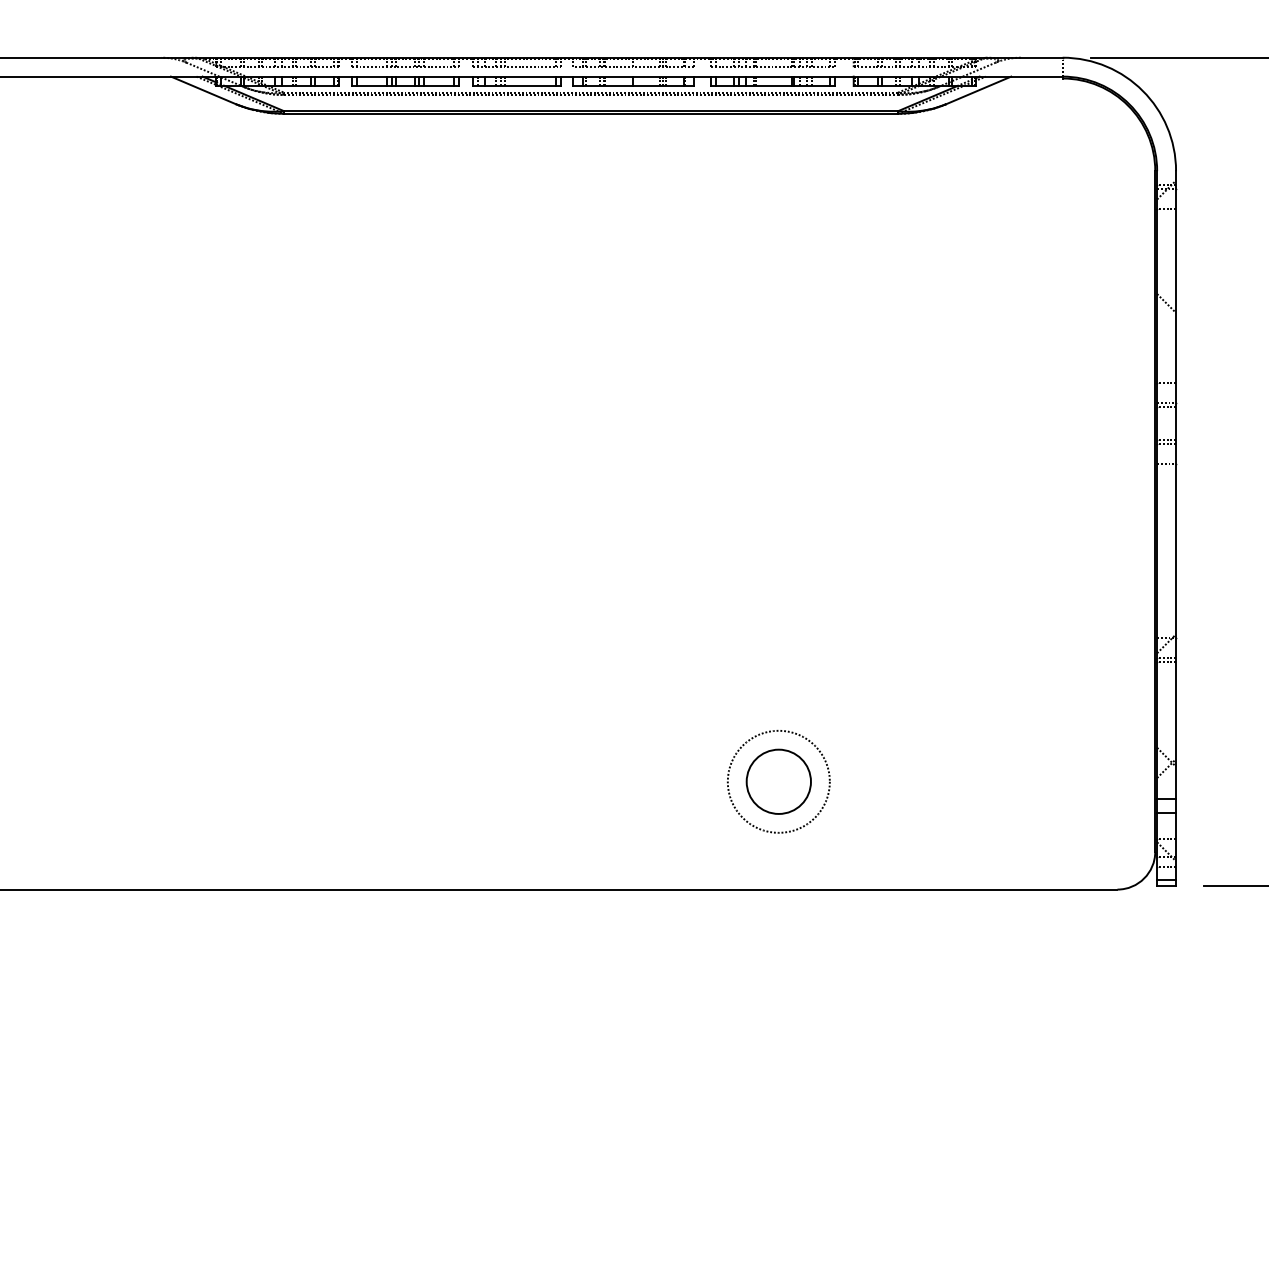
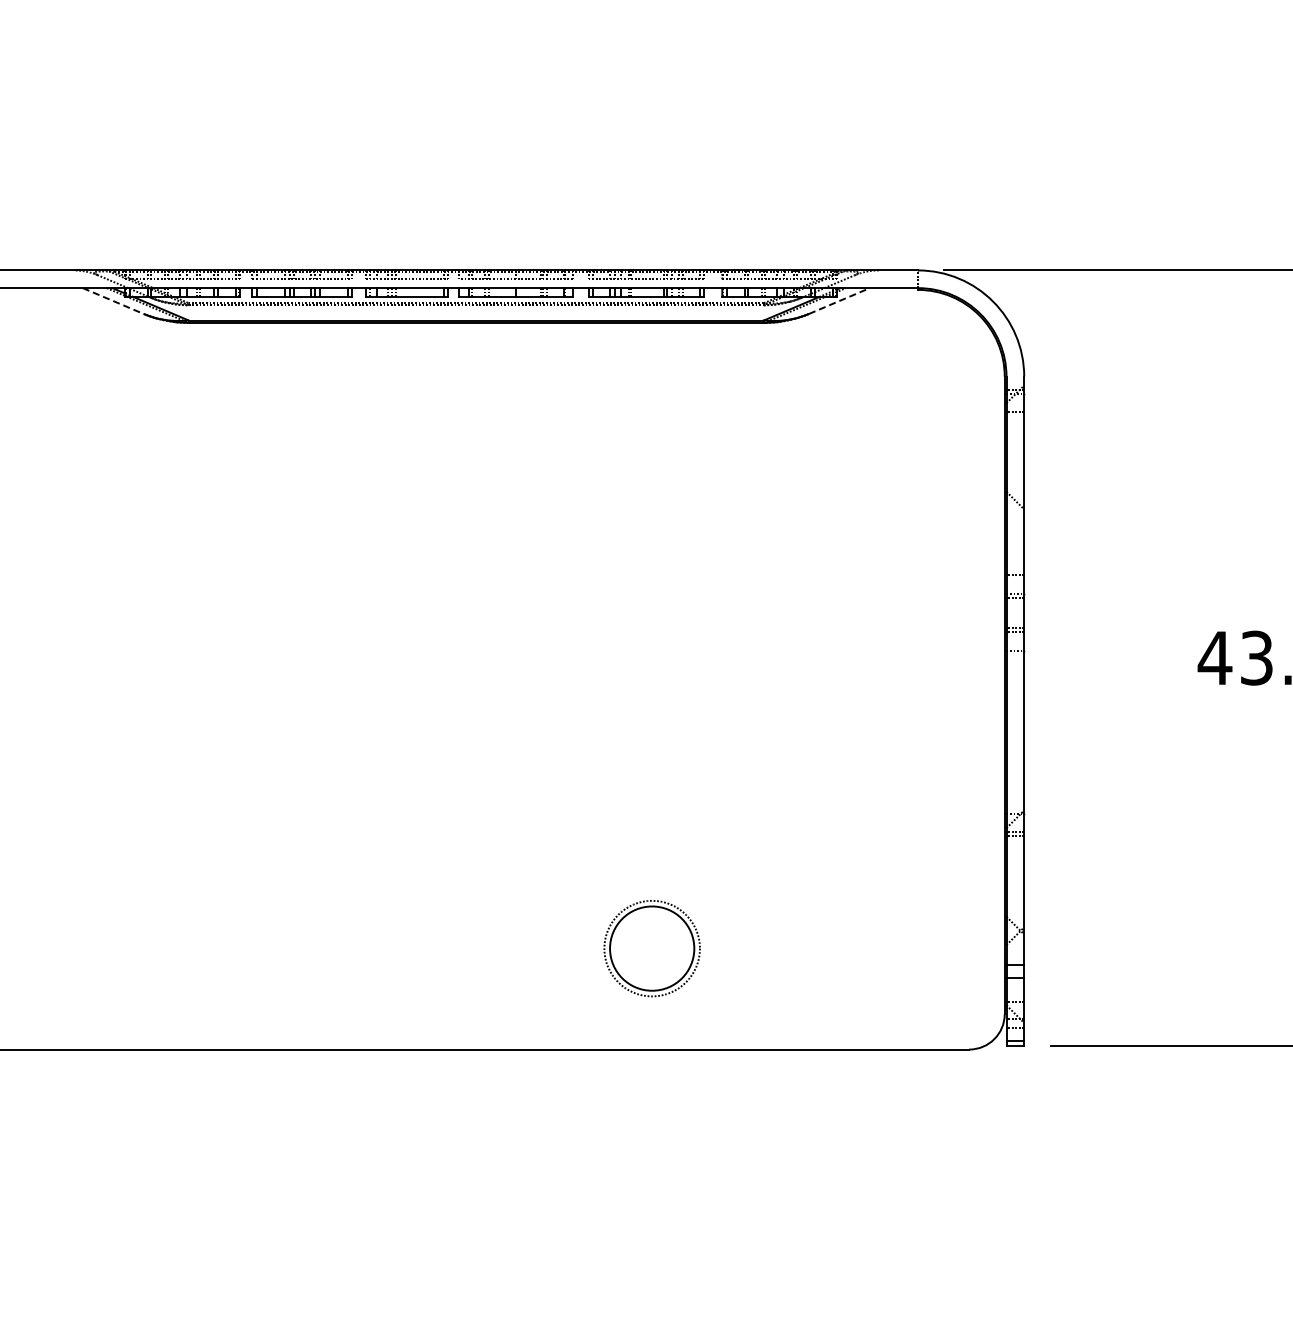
line: (978, 89) -> (839, 300), solid -> dashed
line: (203, 90) -> (113, 301), solid -> dashed
circle: (779, 781) -> (652, 948), size x1.4

